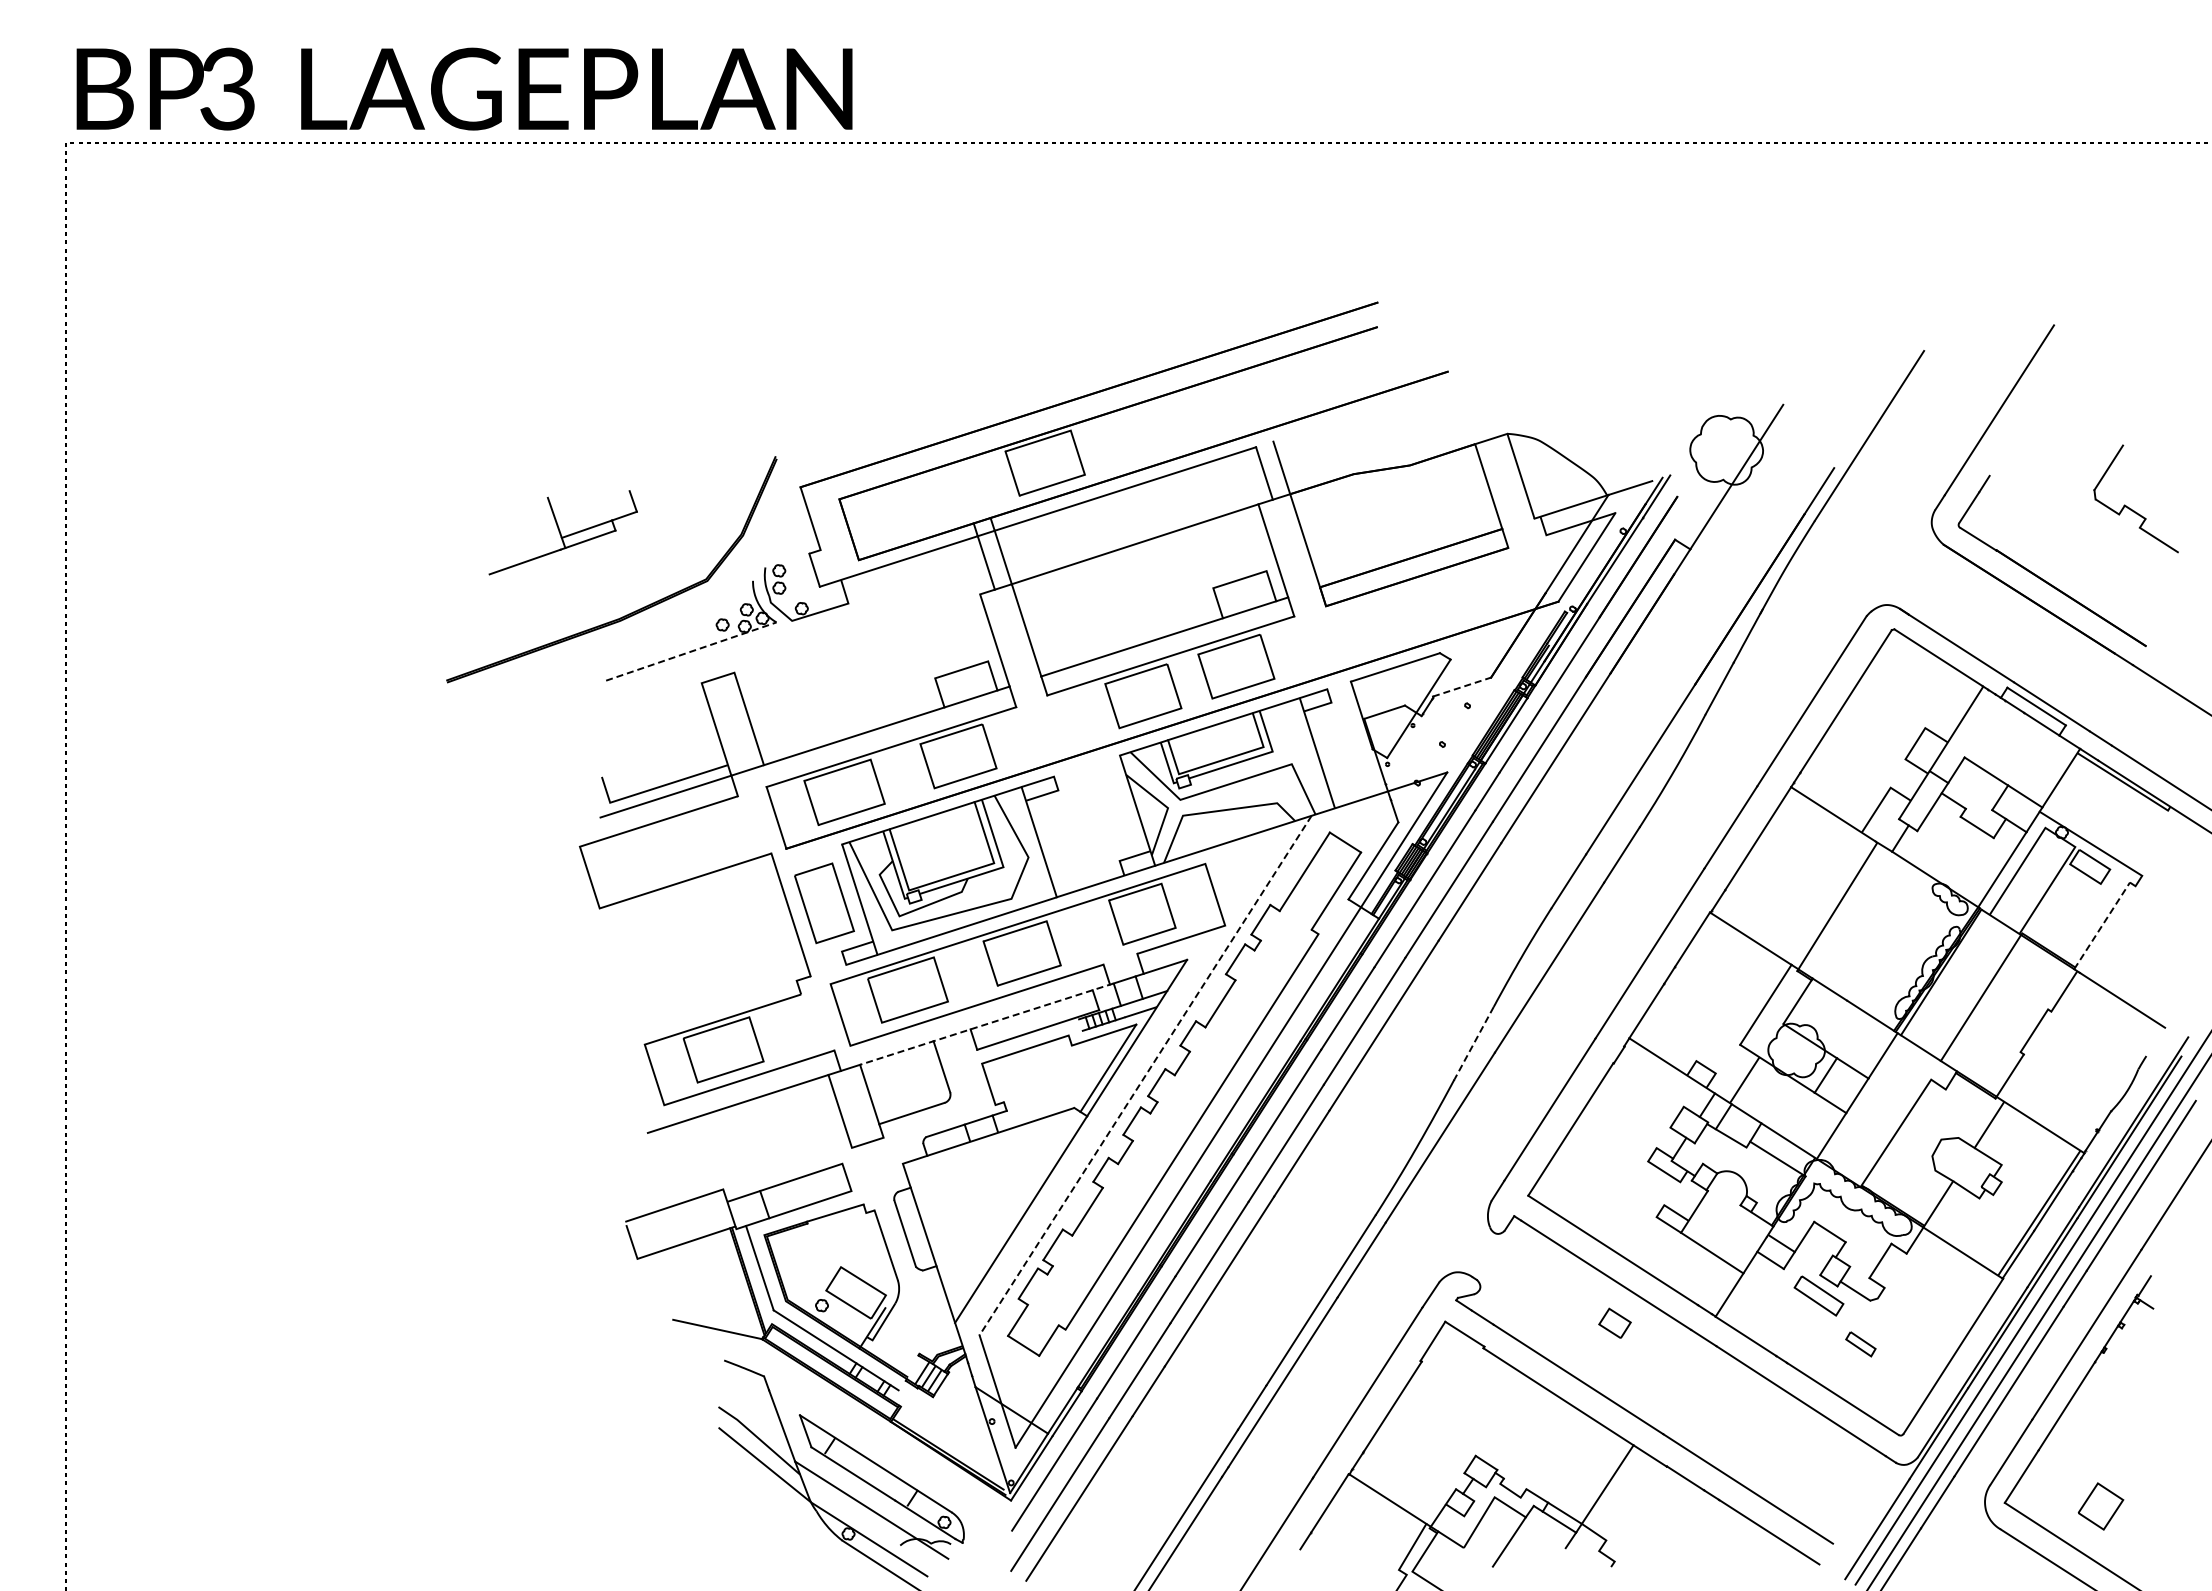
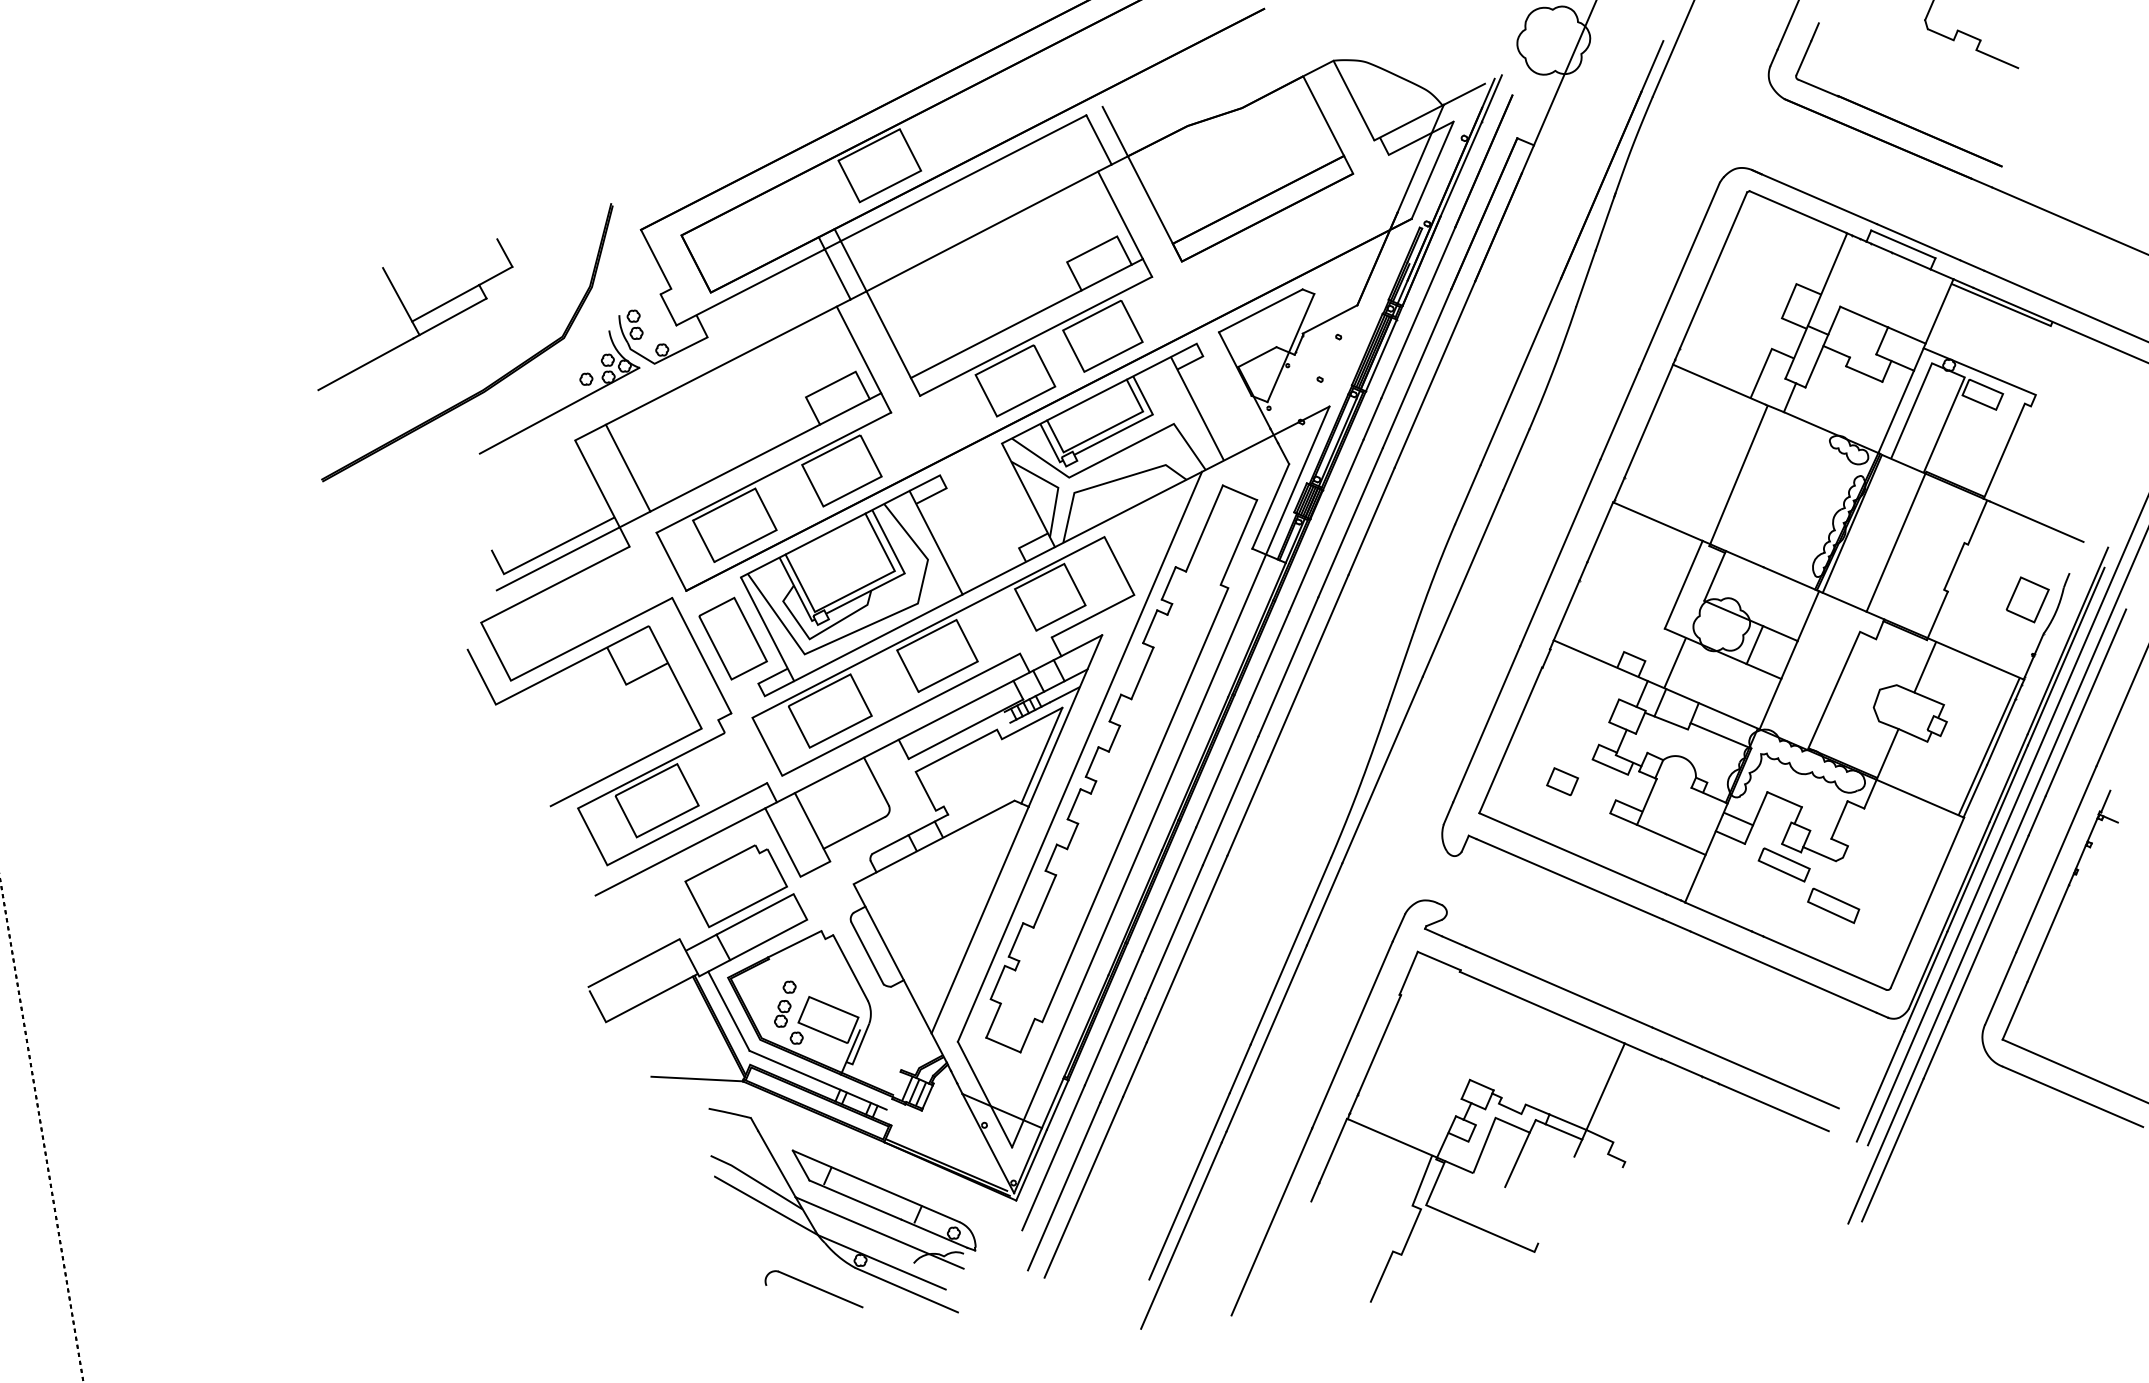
part: (563, 532) -> (413, 313), size x1.43
line: (857, 633) -> (721, 365), added
line: (691, 651) -> (559, 410), dashed -> solid
line: (1462, 687) -> (1330, 319), dashed -> solid
line: (2102, 925) -> (2004, 450), dashed -> solid
part: (711, 931) -> (625, 685), added
line: (986, 1024) -> (913, 732), dashed -> solid
line: (1474, 1043) -> (1401, 671), dashed -> solid
line: (1145, 1075) -> (1079, 756), dashed -> solid
part: (787, 1145) -> (736, 885), added
part: (816, 1270) -> (785, 1004), added
part: (1614, 1322) -> (1561, 780), moved
part: (1860, 1344) -> (1833, 906), size x1.67
part: (2100, 1506) -> (2027, 599), moved
part: (796, 1555) -> (812, 1290), added

